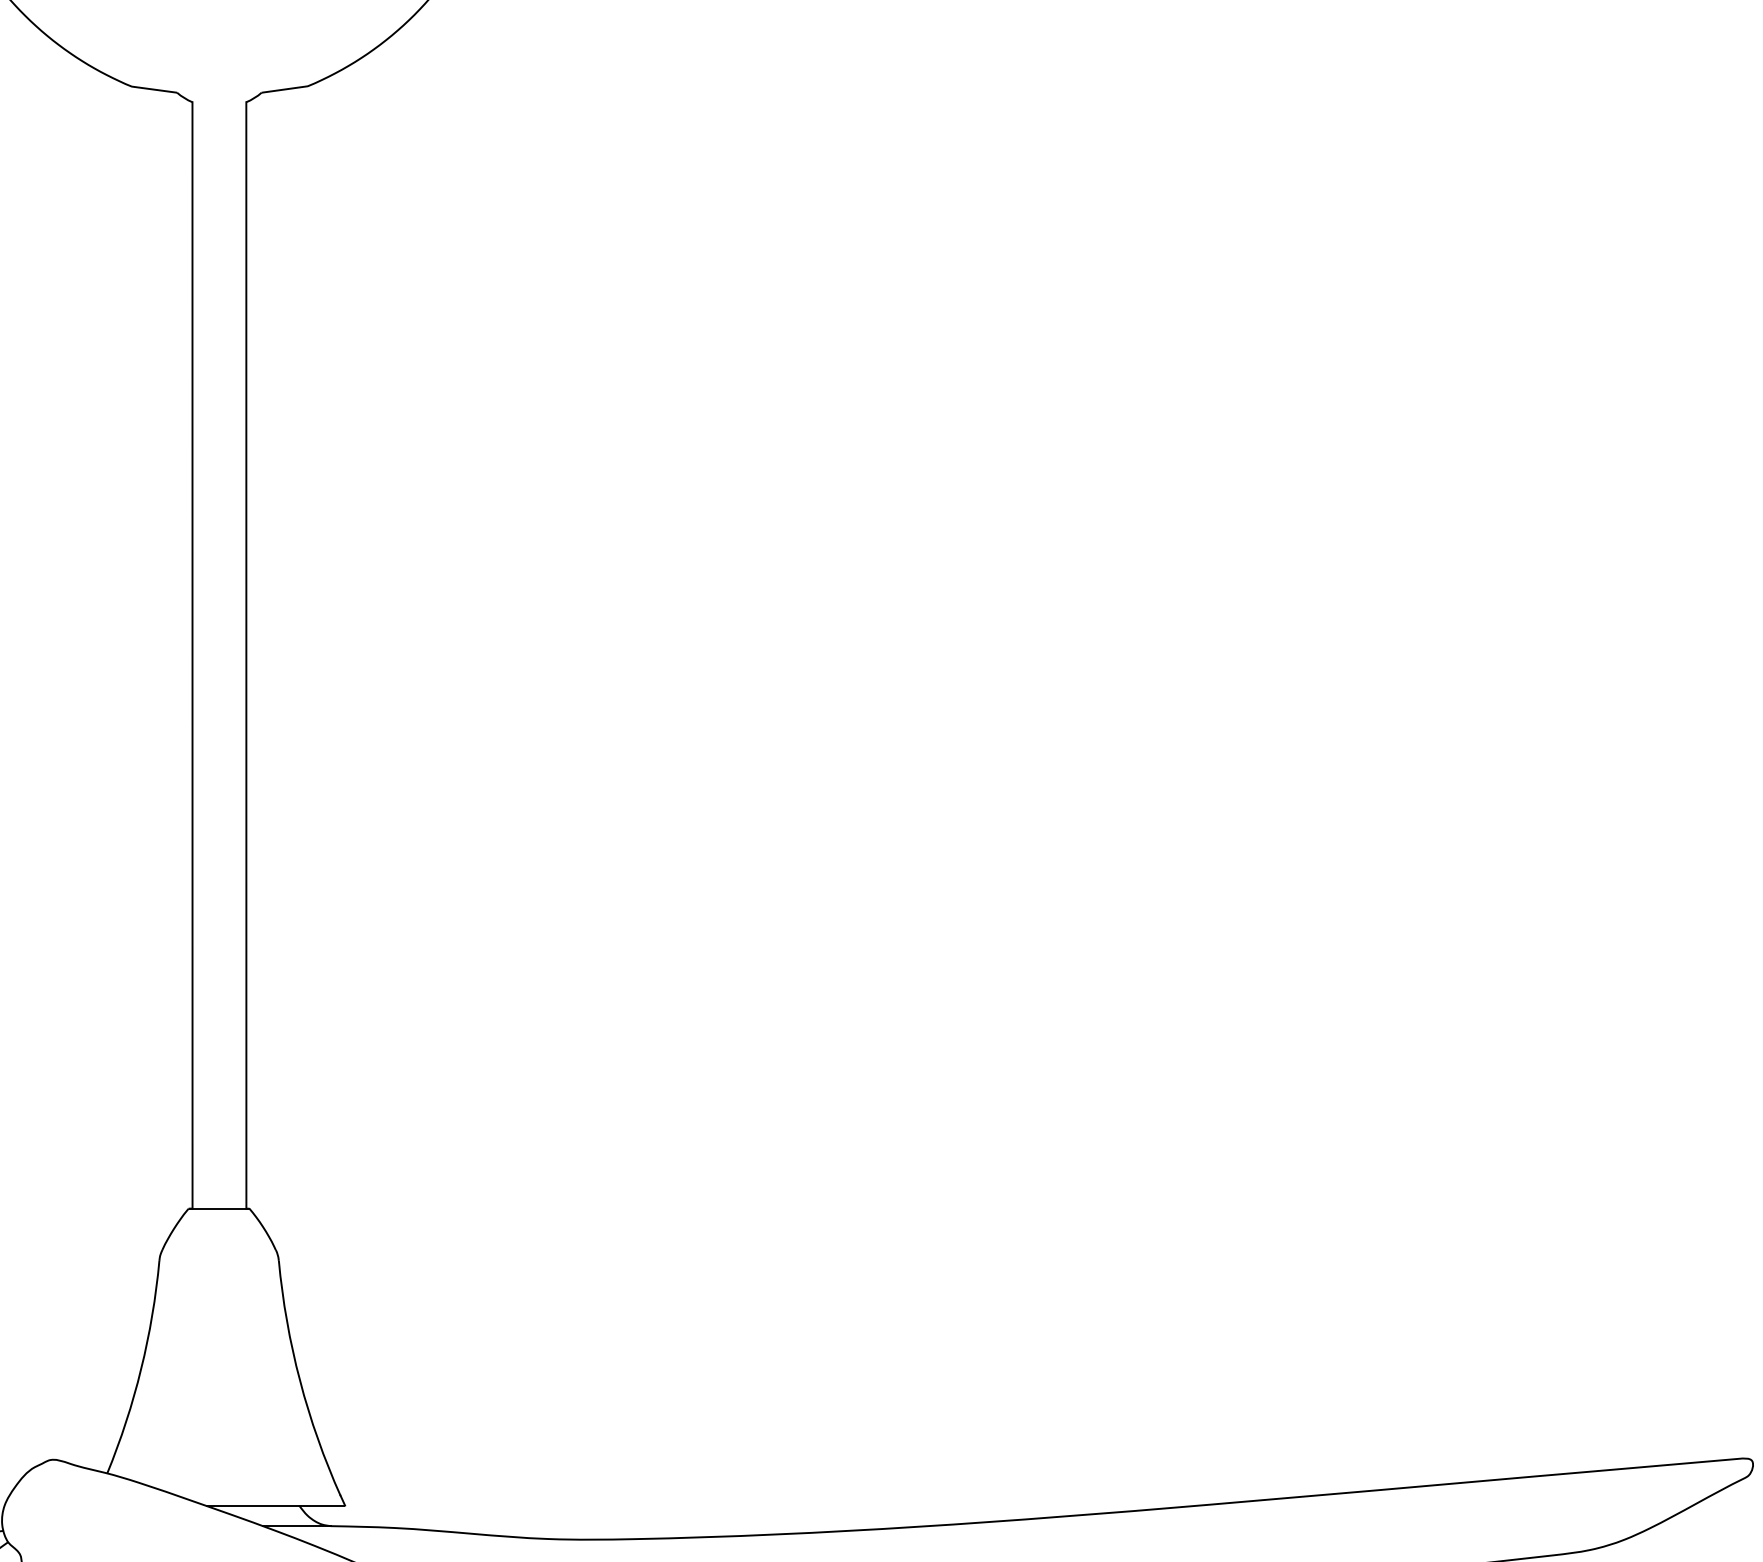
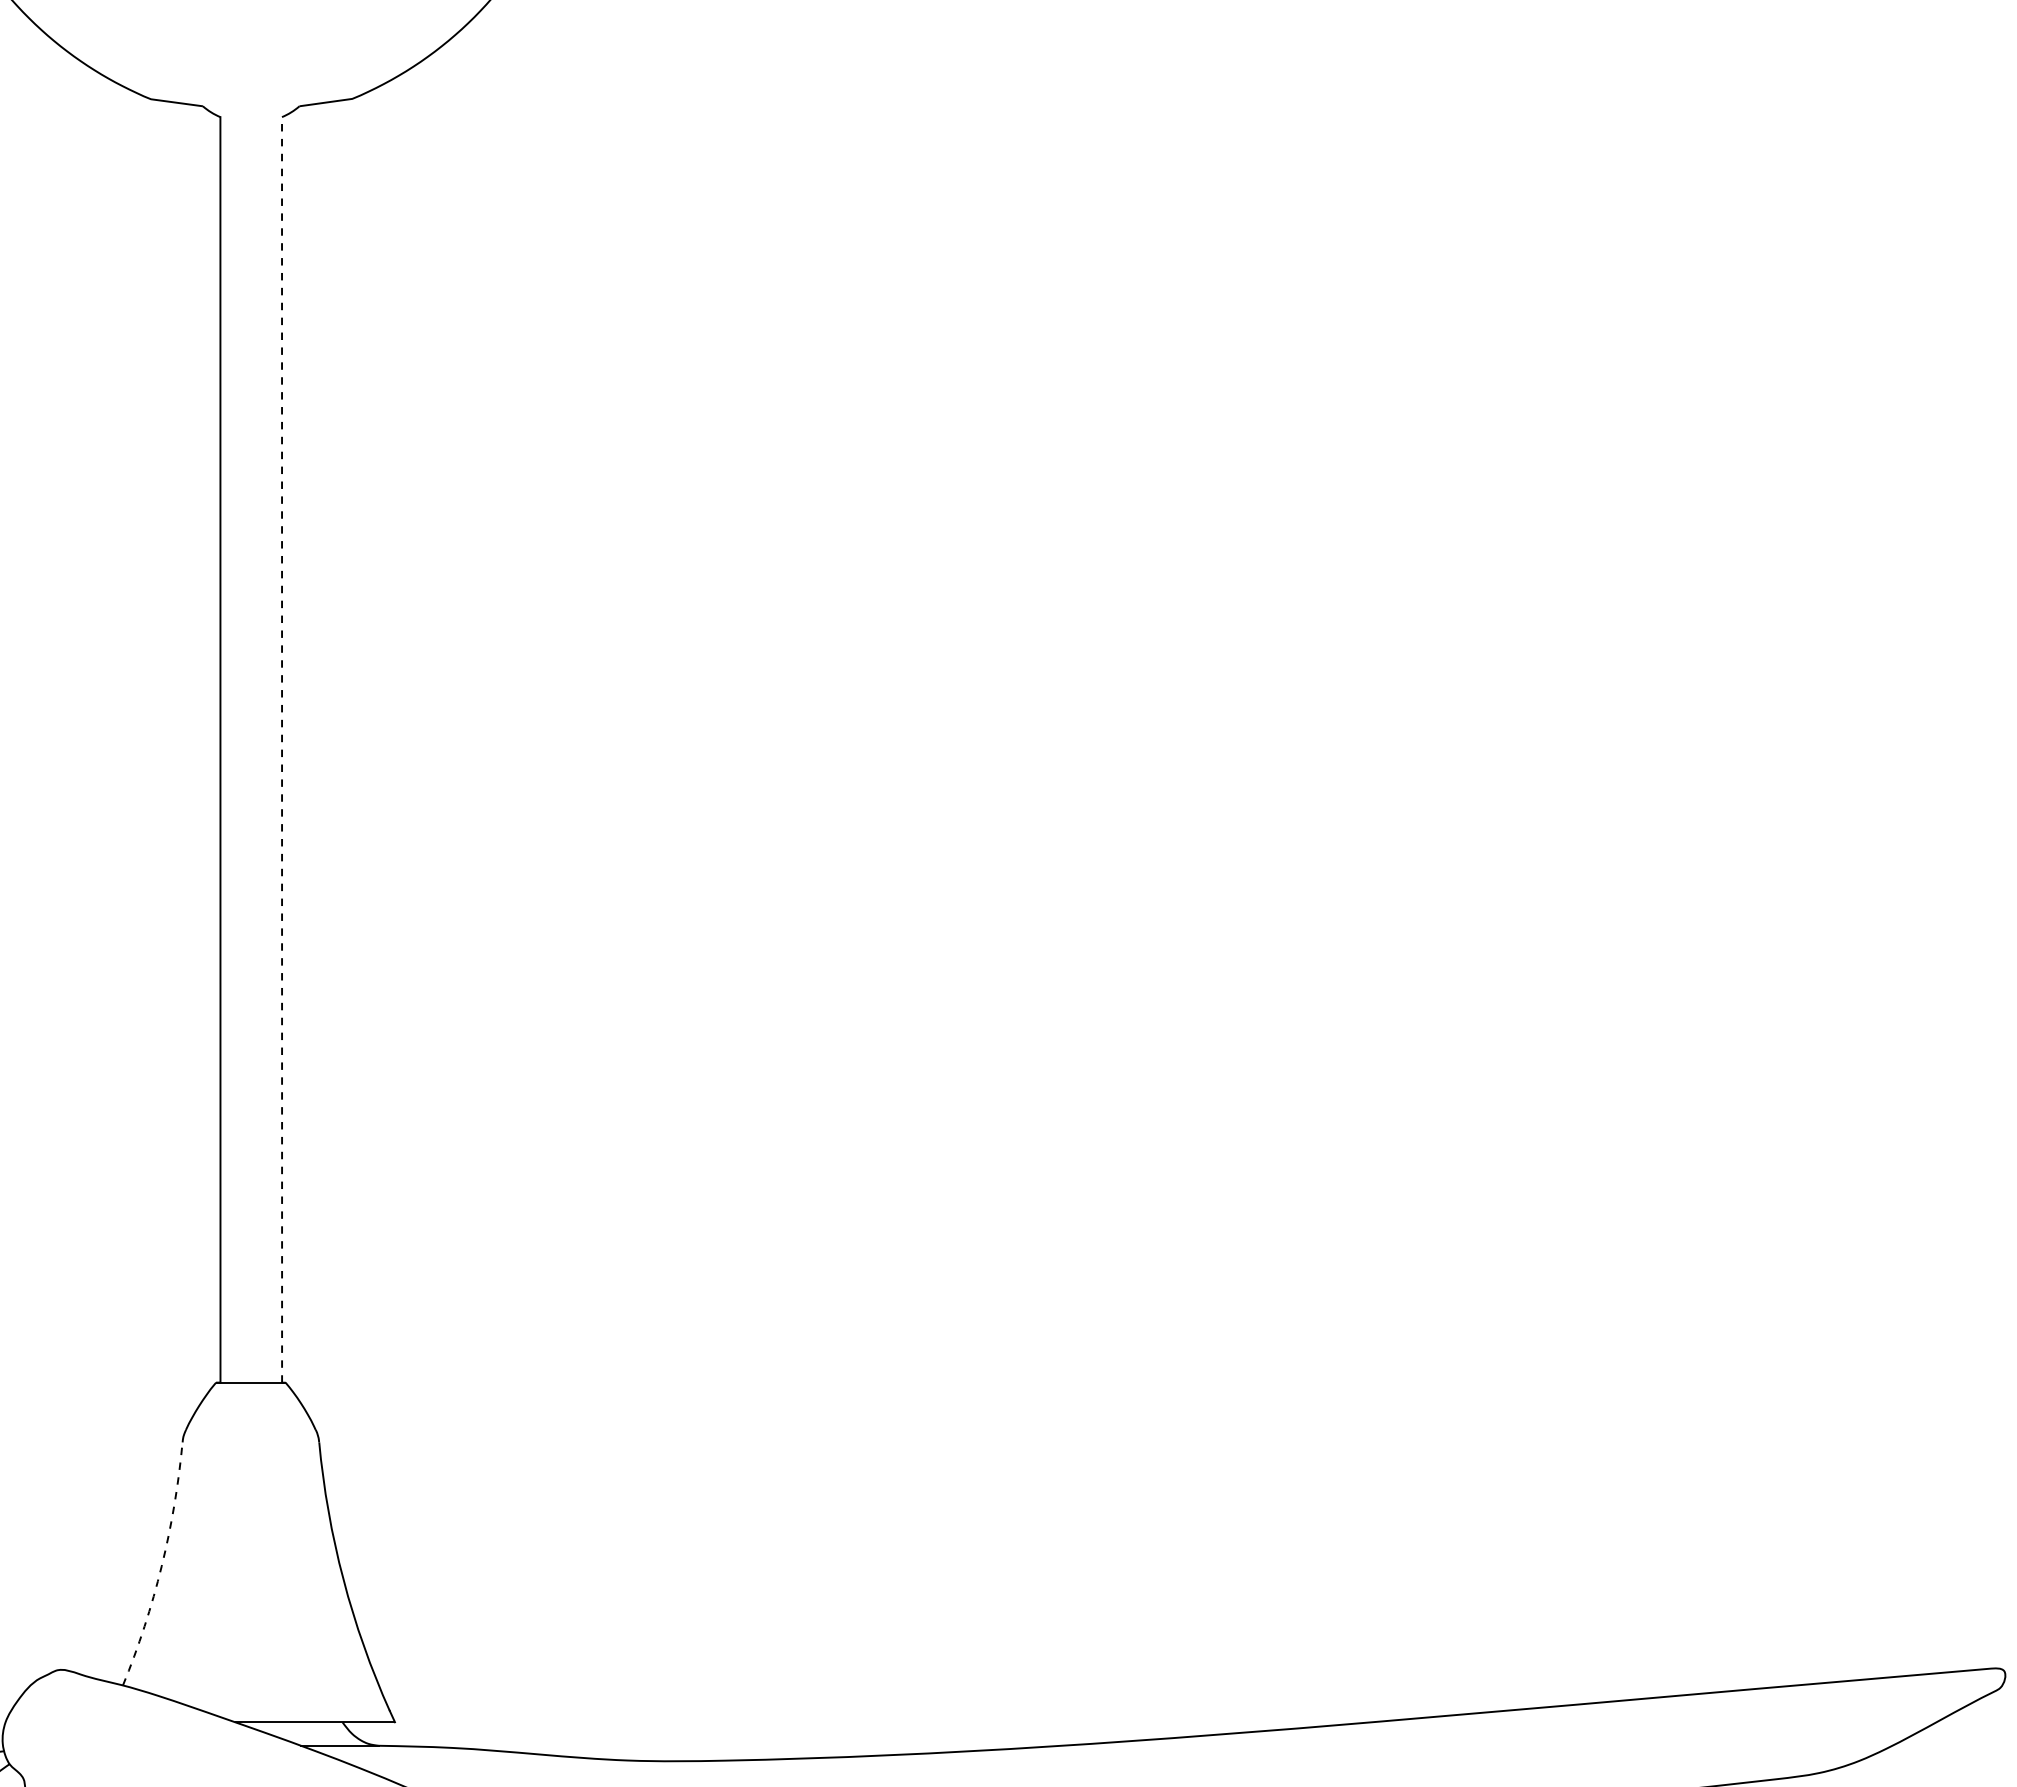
line: (246, 655) -> (282, 749), solid -> dashed
arc: (140, 1369) -> (161, 1566), solid -> dashed

